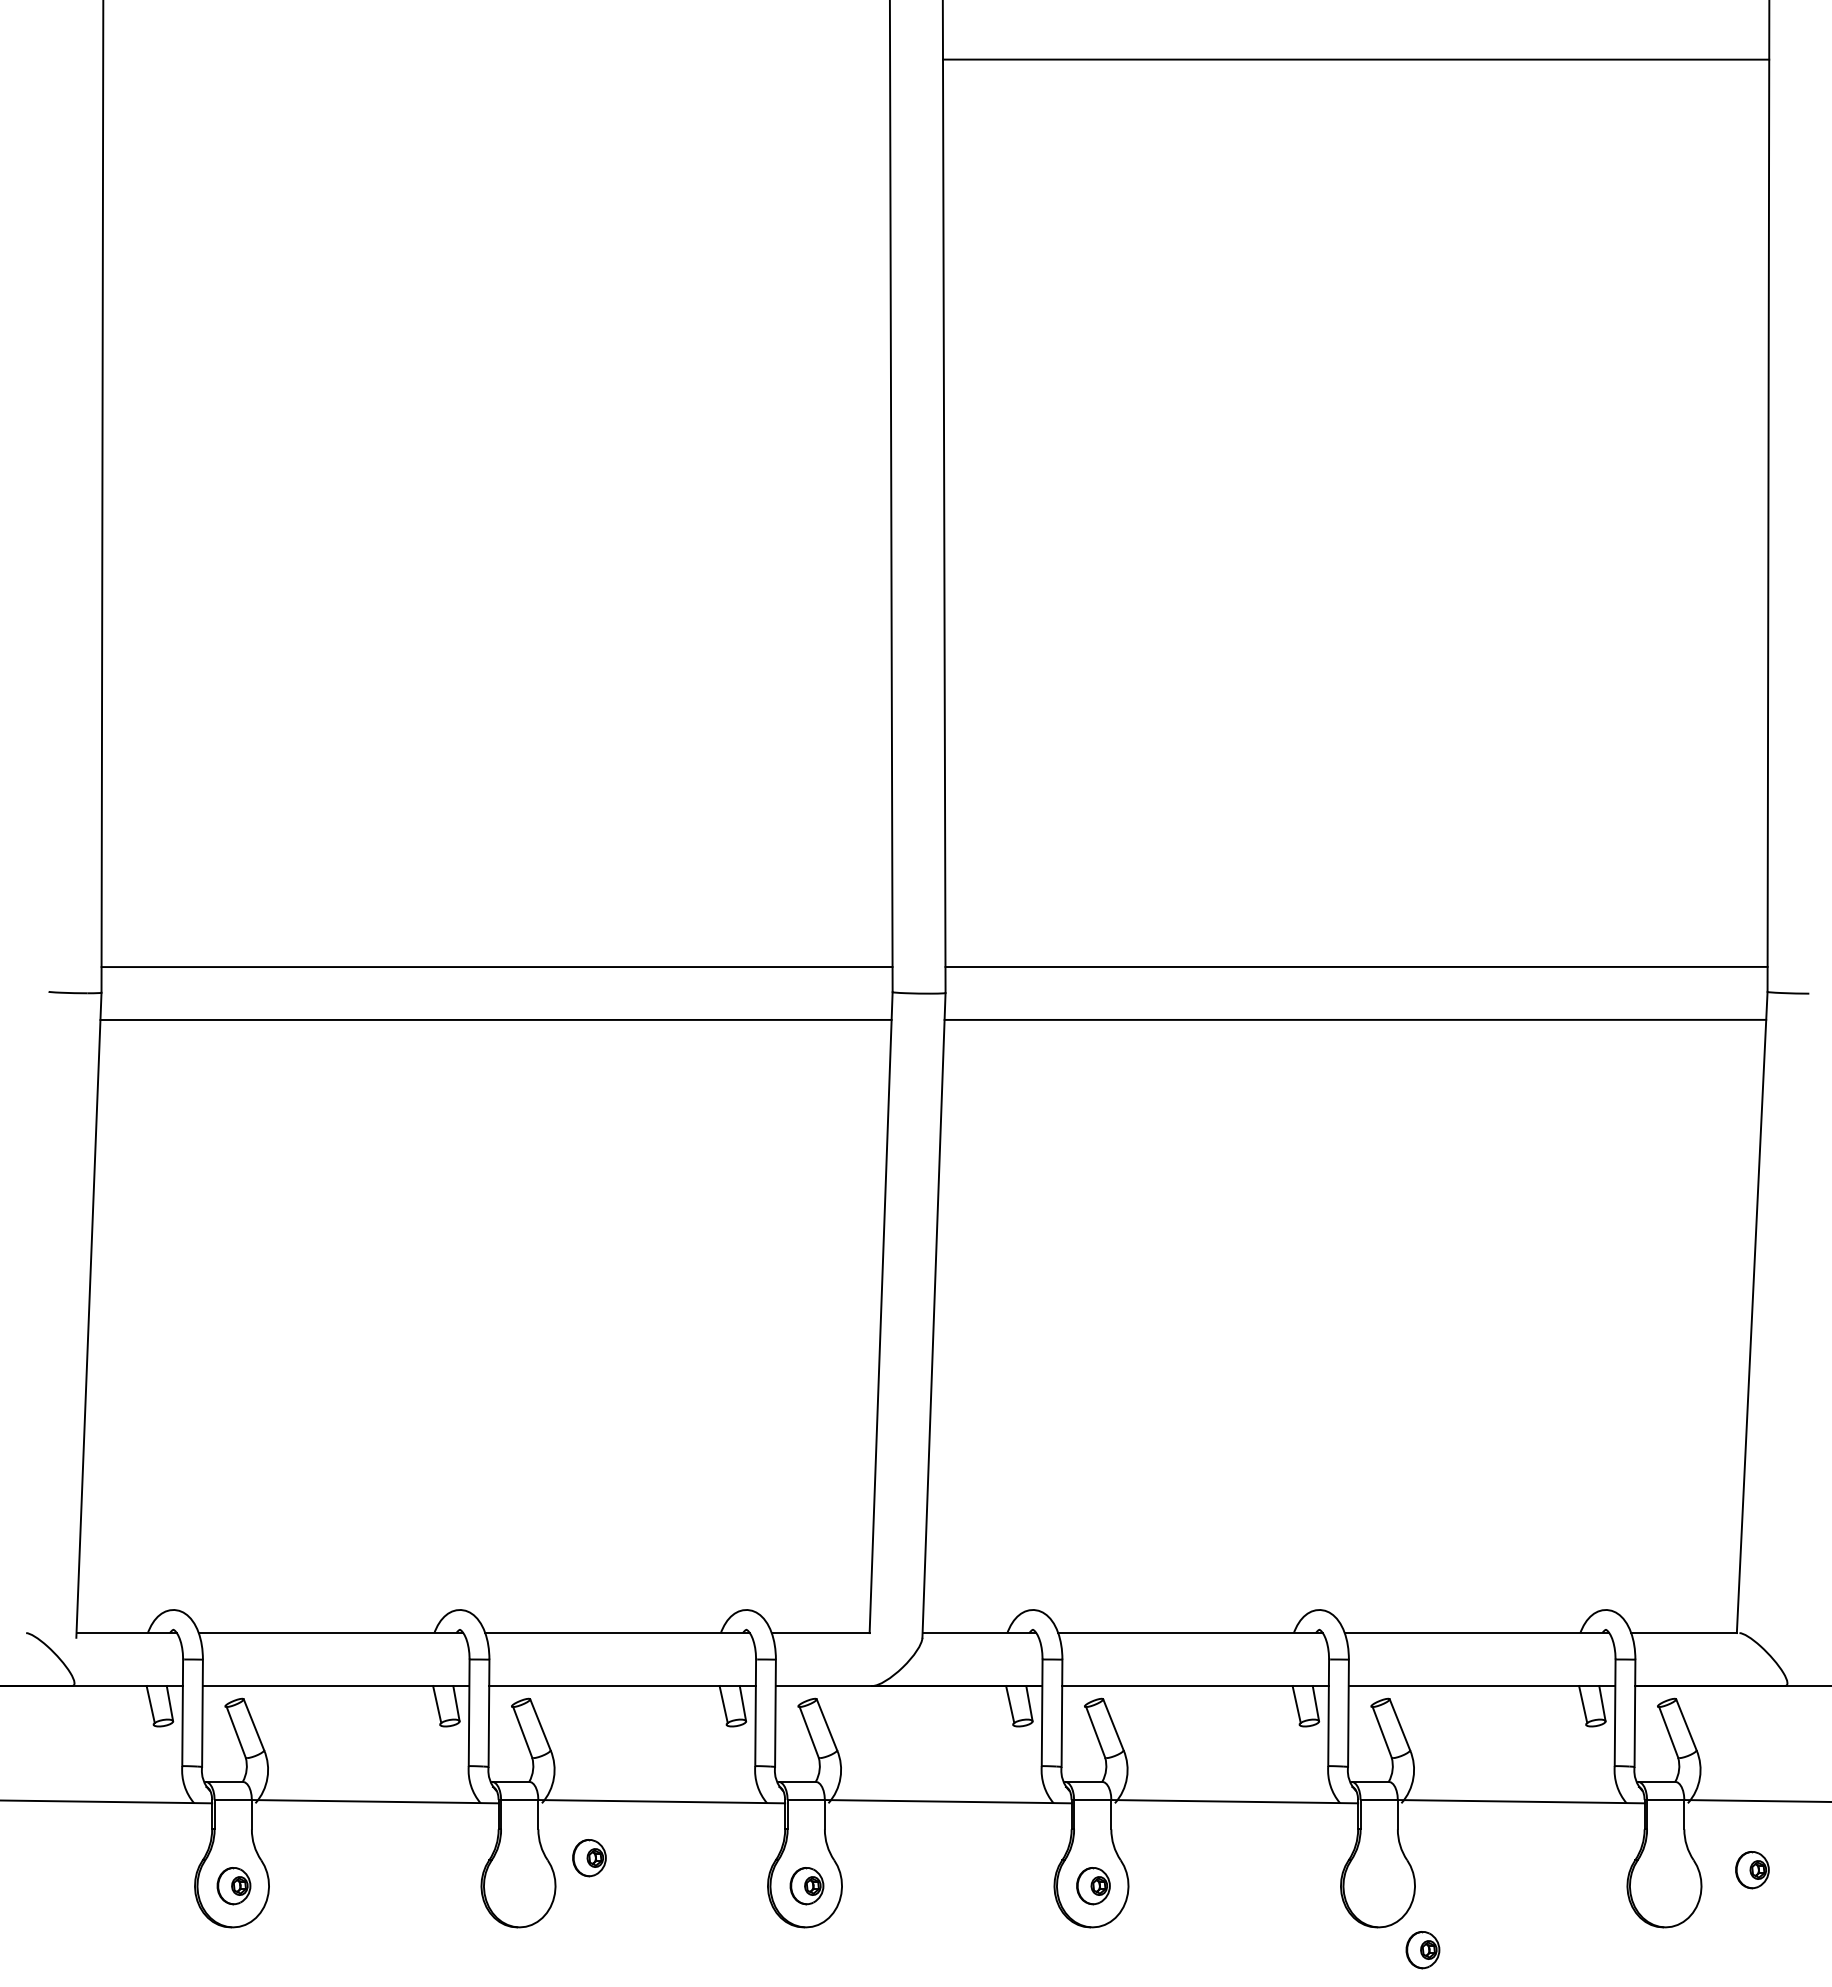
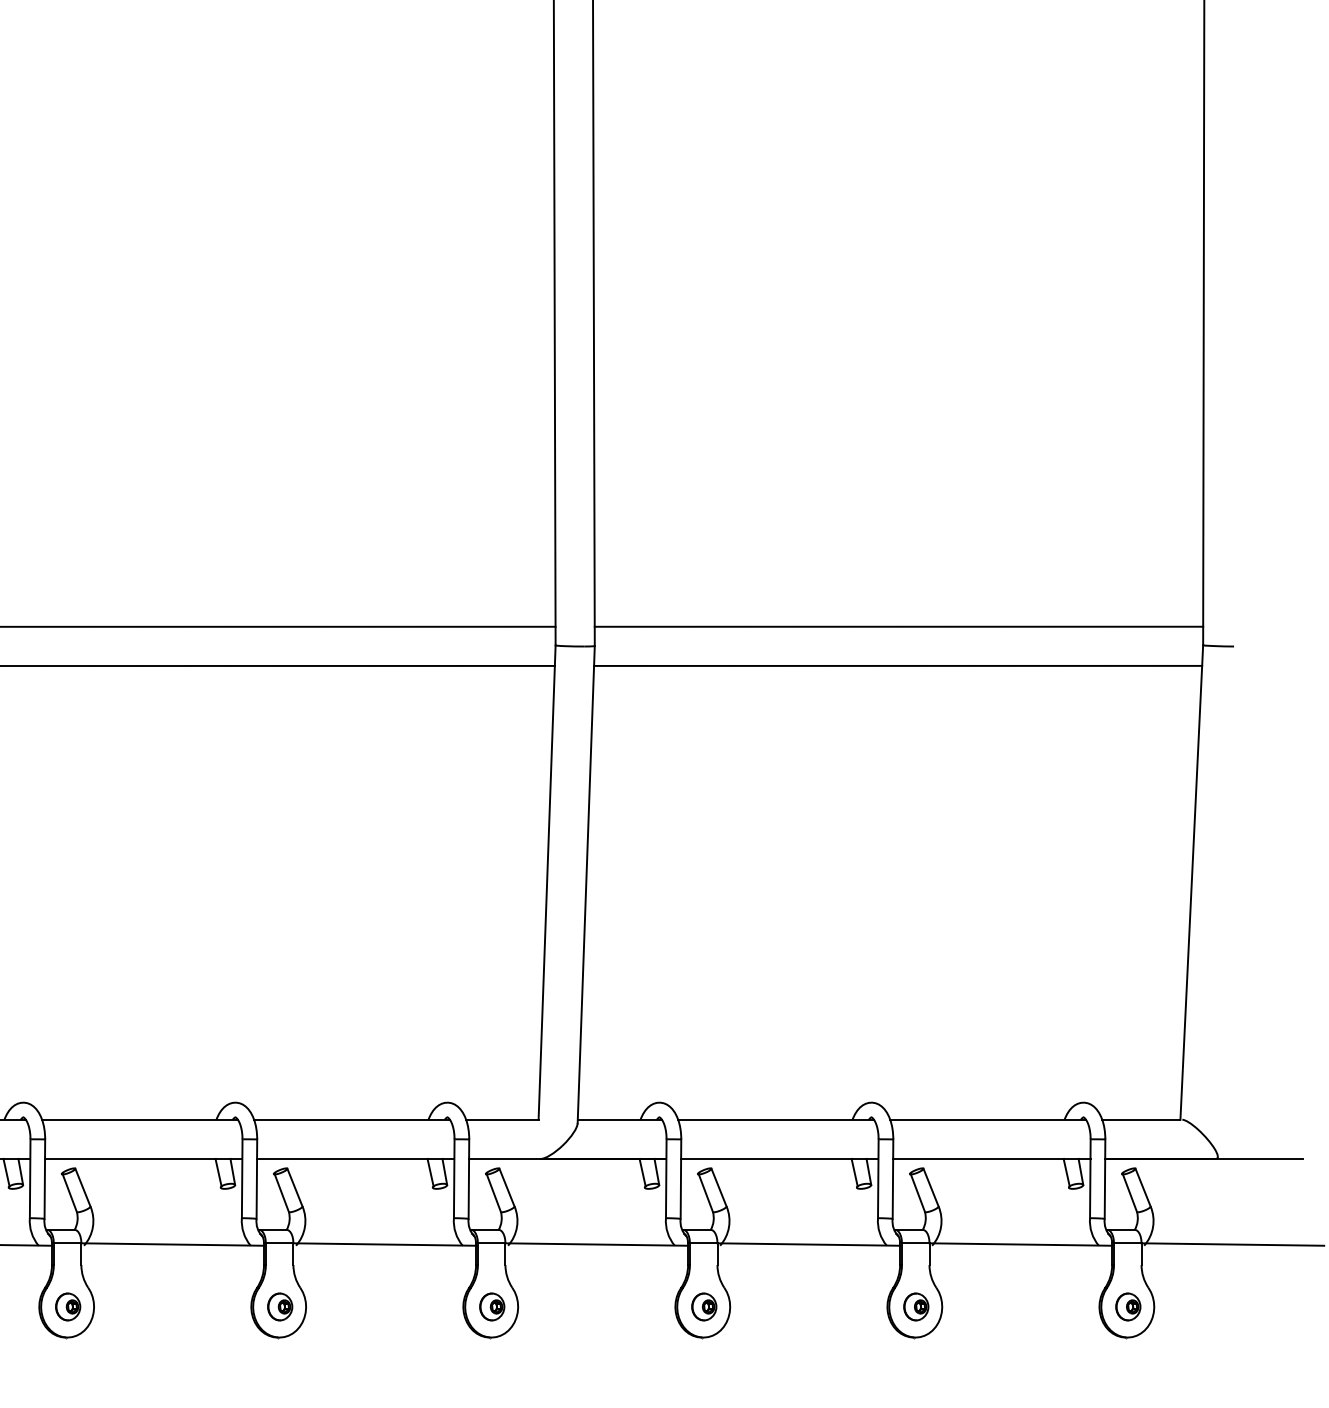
part: (589, 1858) -> (280, 1307), moved
part: (1752, 1870) -> (1128, 1307), moved
part: (1422, 1950) -> (915, 1307), moved

